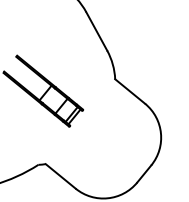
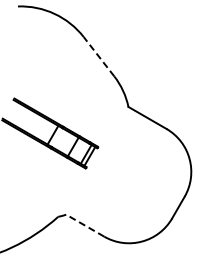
line: (97, 31) -> (99, 56), solid -> dashed
line: (60, 176) -> (85, 225), solid -> dashed

